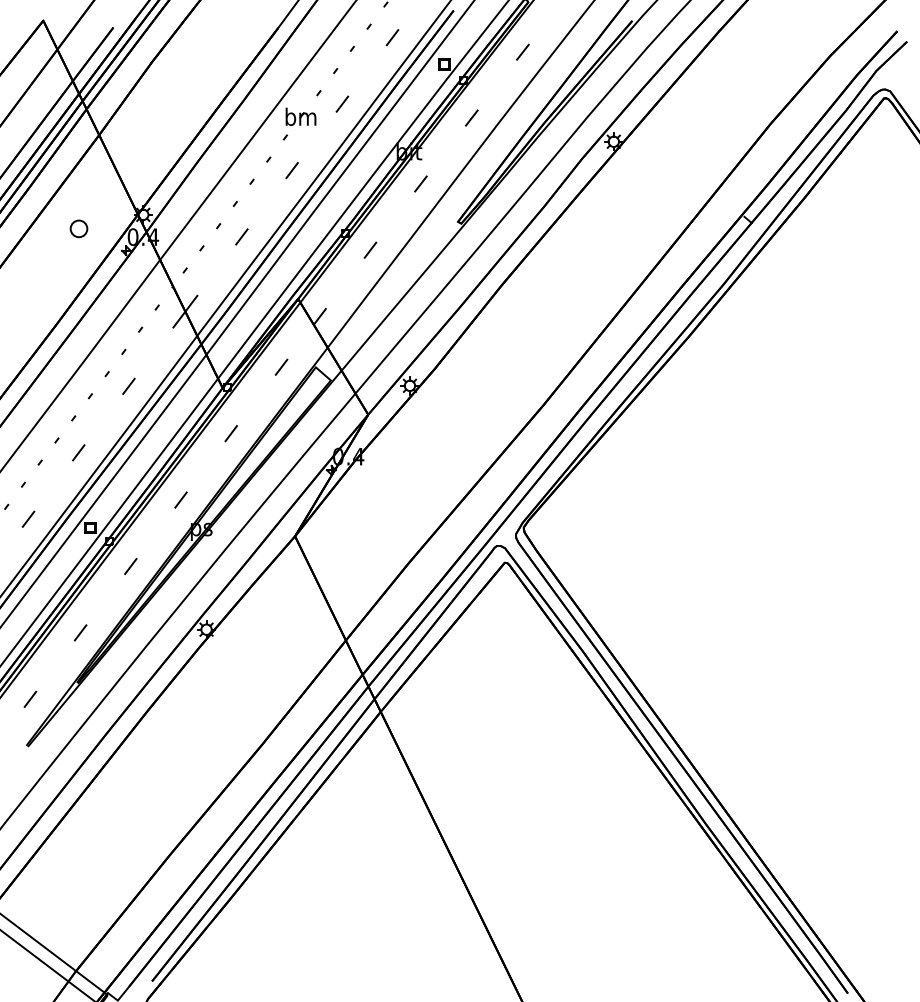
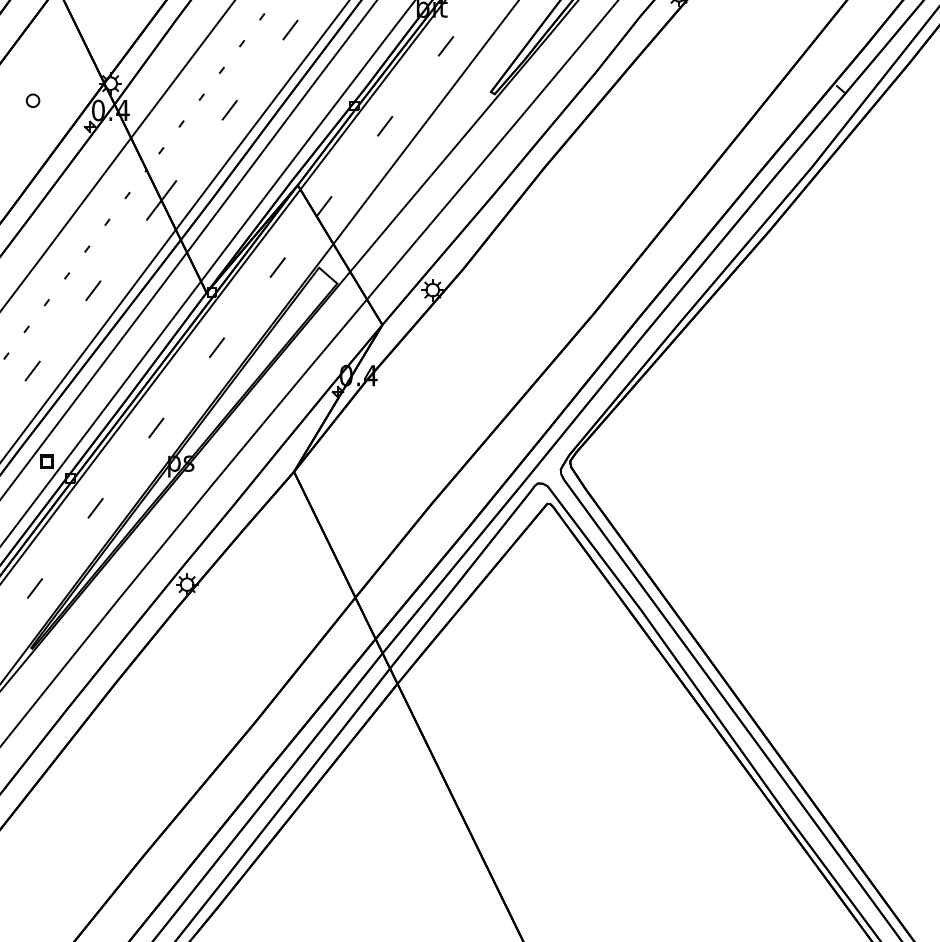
part: (78, 229) -> (32, 101), size x0.62

